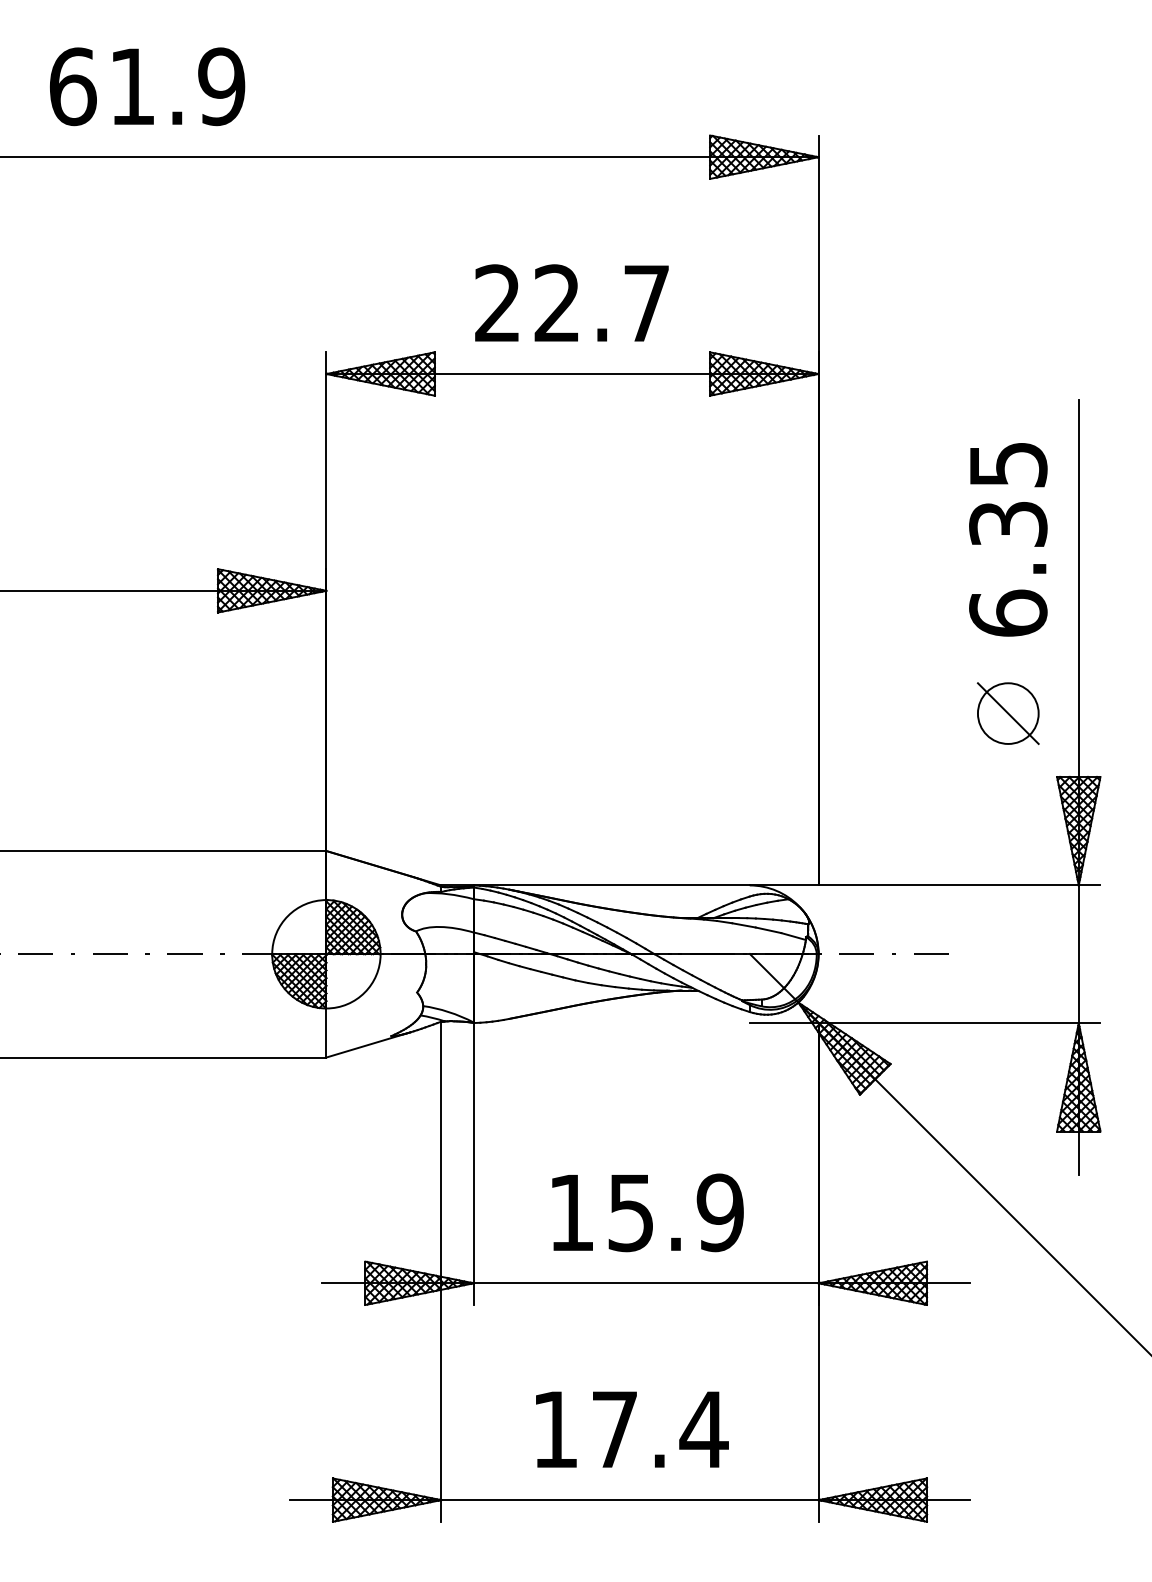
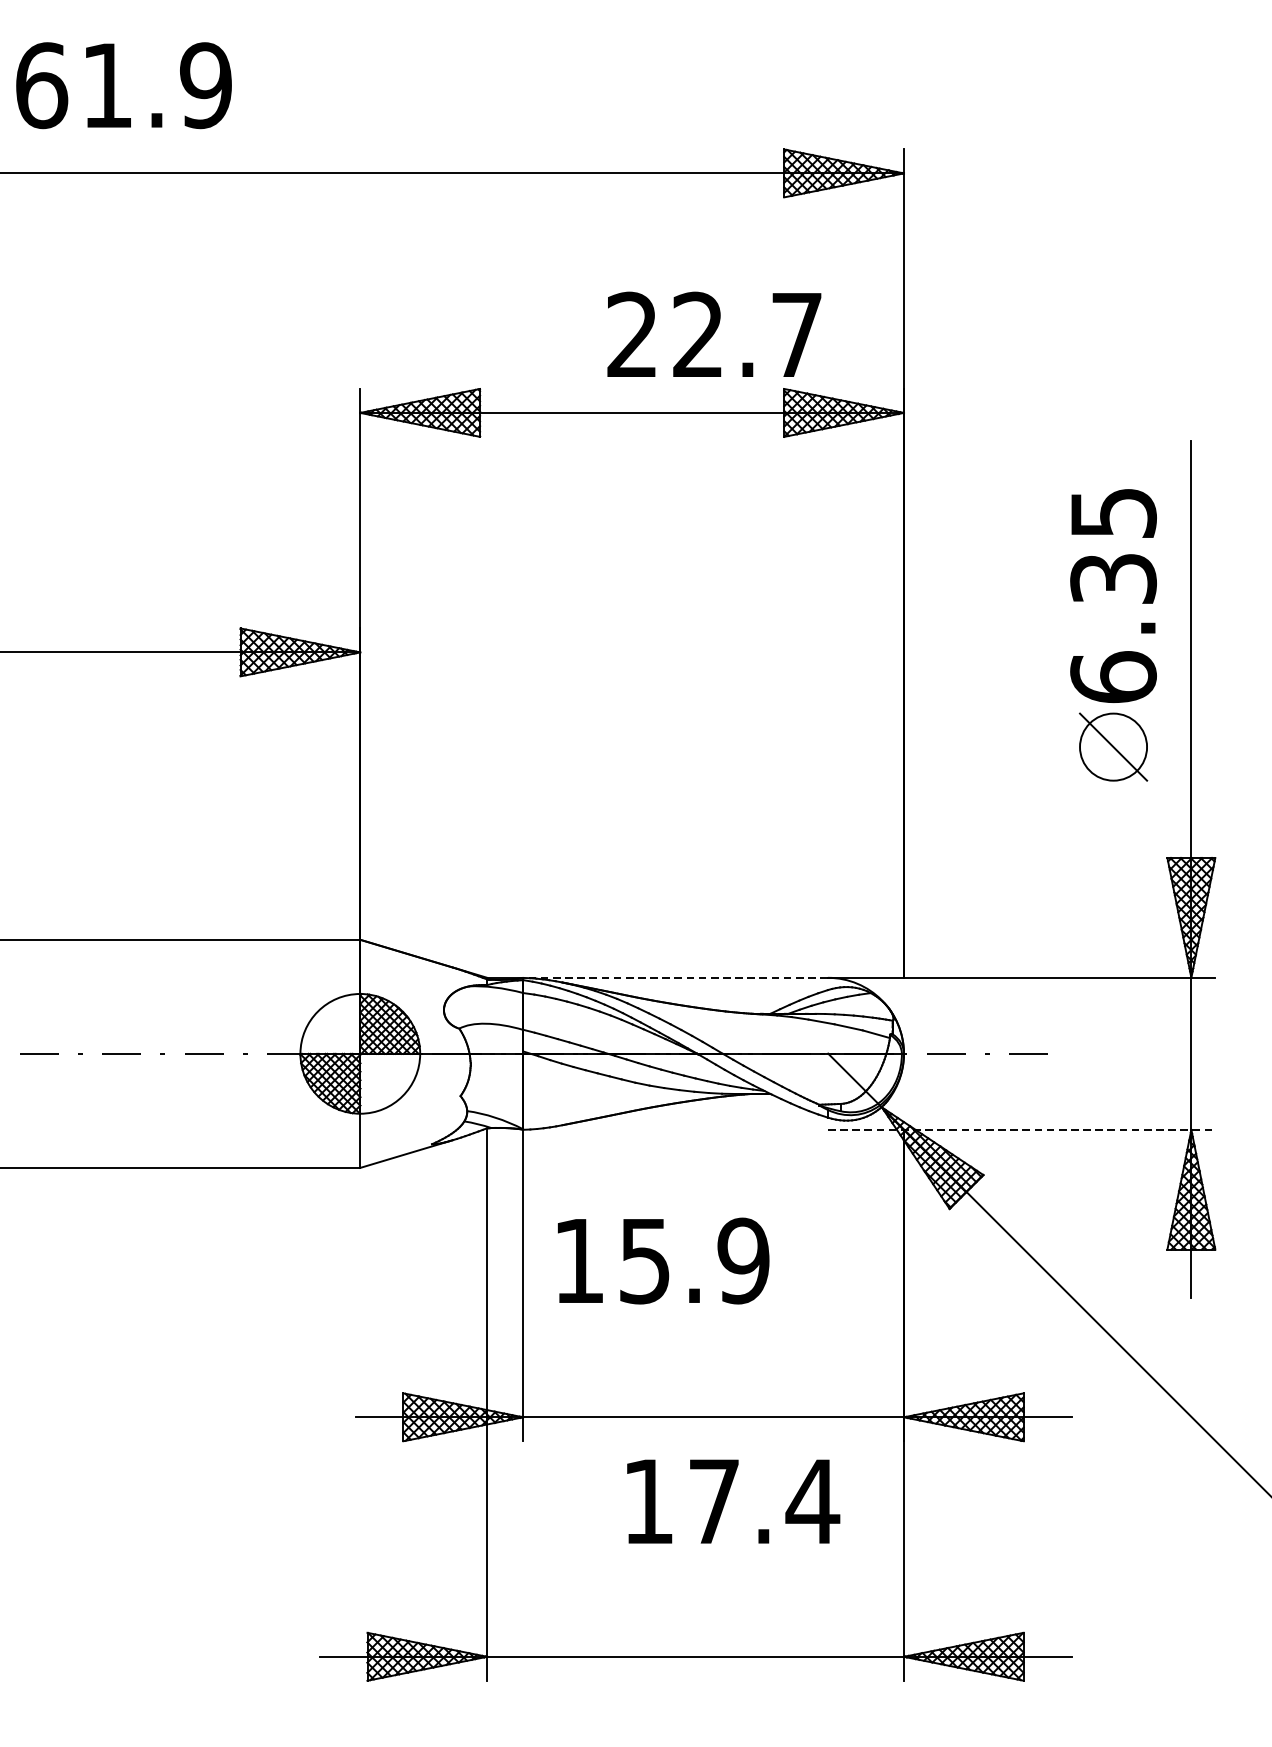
text: (147, 86) -> (124, 85), moved
text: (571, 302) -> (713, 333), moved
part: (1007, 713) -> (1112, 747), moved
line: (611, 885) -> (675, 977), solid -> dashed
line: (925, 1023) -> (1022, 1130), solid -> dashed
text: (647, 1212) -> (663, 1260), moved
text: (632, 1429) -> (733, 1501), moved

